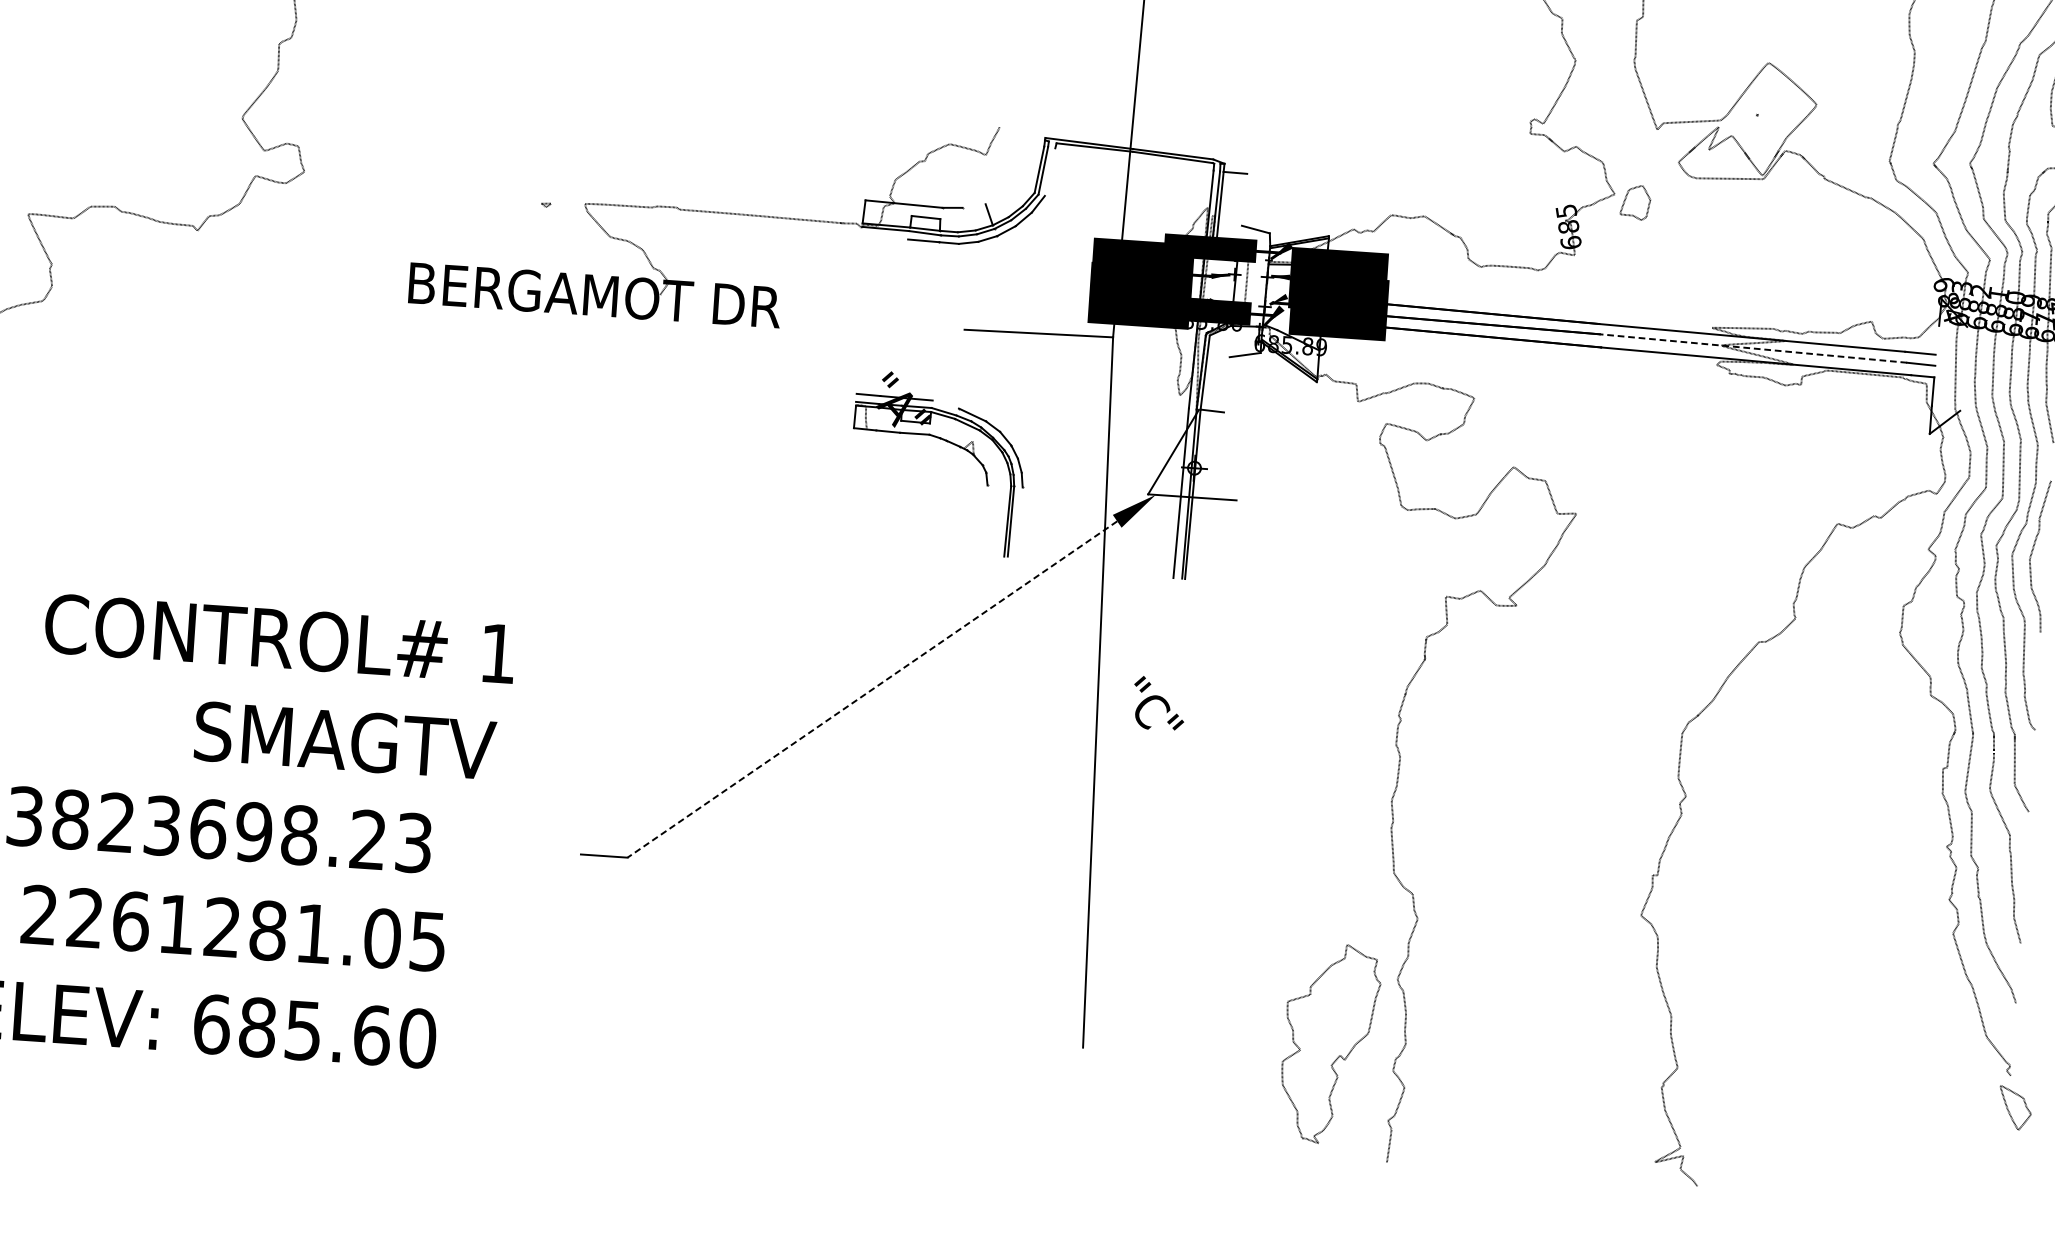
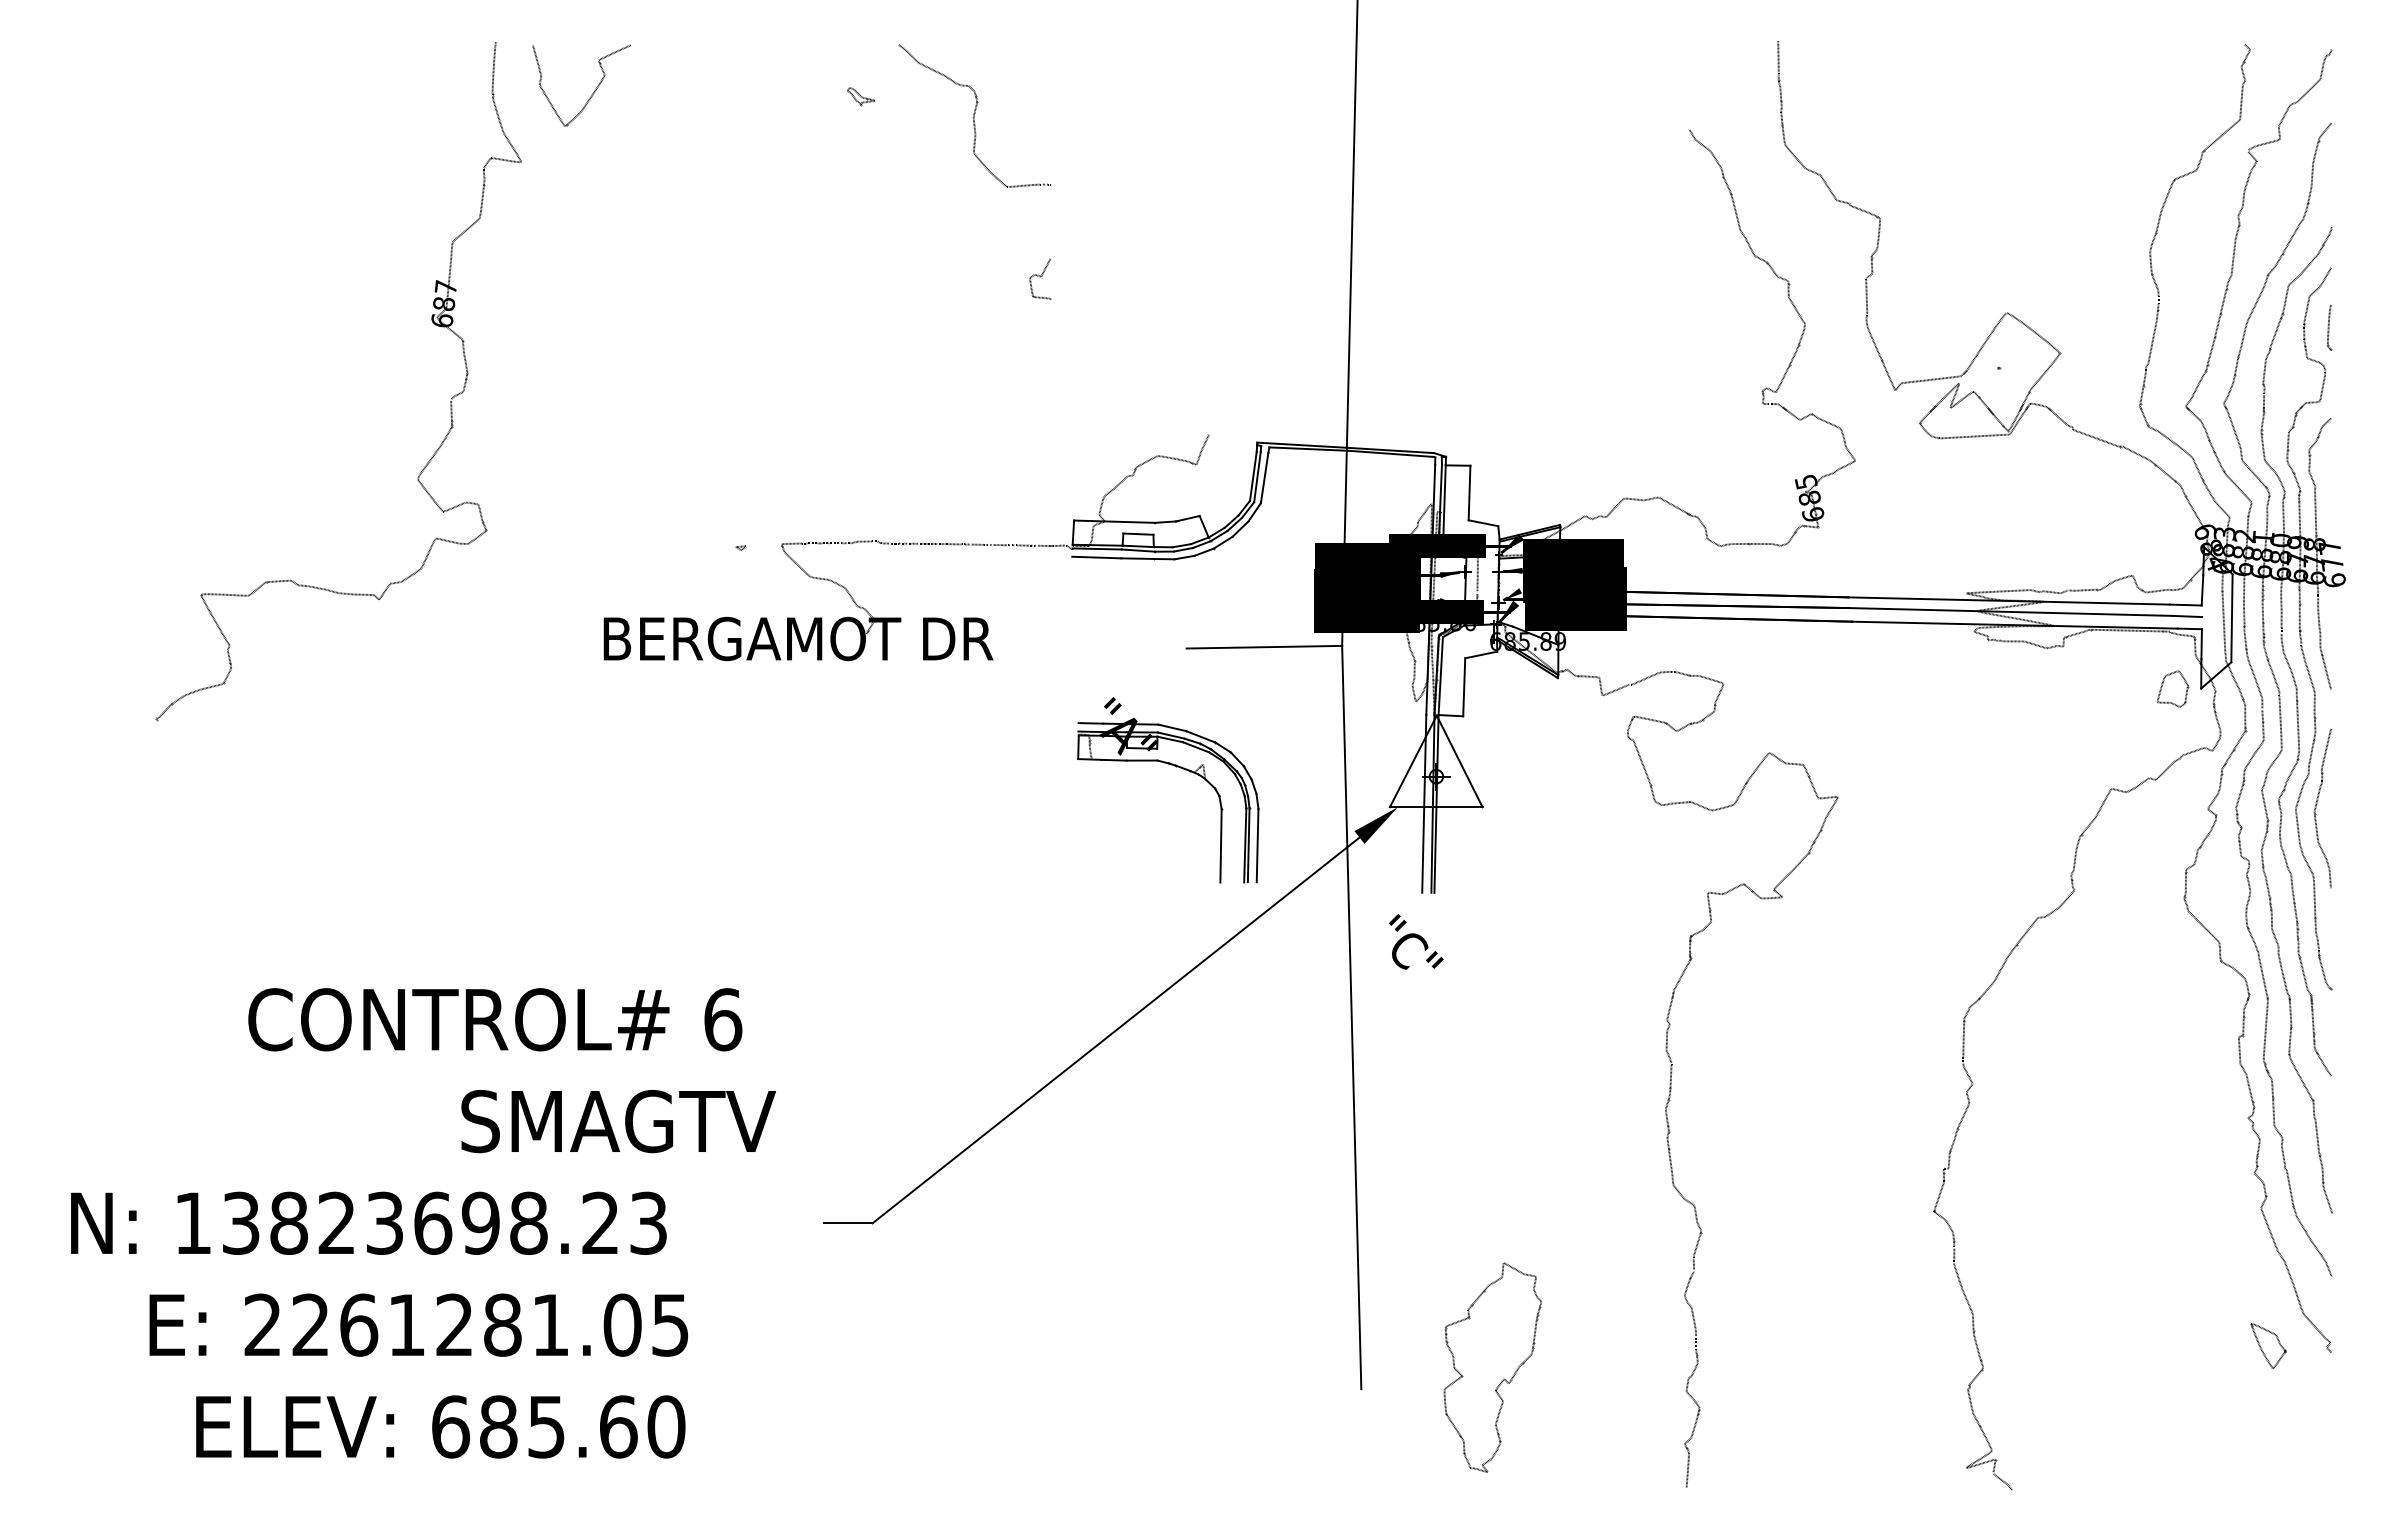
line: (1049, 171) -> (1264, 477), added
line: (1244, 199) -> (1469, 492), added
part: (1636, 202) -> (2173, 688), moved
line: (973, 205) -> (1187, 518), added
line: (884, 237) -> (1096, 557), added
line: (1937, 340) -> (2202, 590), added
line: (1752, 348) -> (2010, 611), dashed -> solid
line: (1963, 369) -> (2231, 618), added
line: (1227, 385) -> (1464, 687), added
line: (945, 404) -> (1172, 727), added
line: (1217, 455) -> (1459, 761), added
line: (984, 519) -> (1220, 845), added
line: (1019, 522) -> (1257, 845), added
text: (498, 653) -> (723, 1019), 1 -> 6
line: (872, 689) -> (1116, 1030), dashed -> solid
text: (1159, 703) -> (1416, 941), moved
text: (345, 740) -> (618, 1121), moved
part: (1329, 1043) -> (1492, 1367), moved
part: (2015, 1107) -> (2268, 1345), moved

